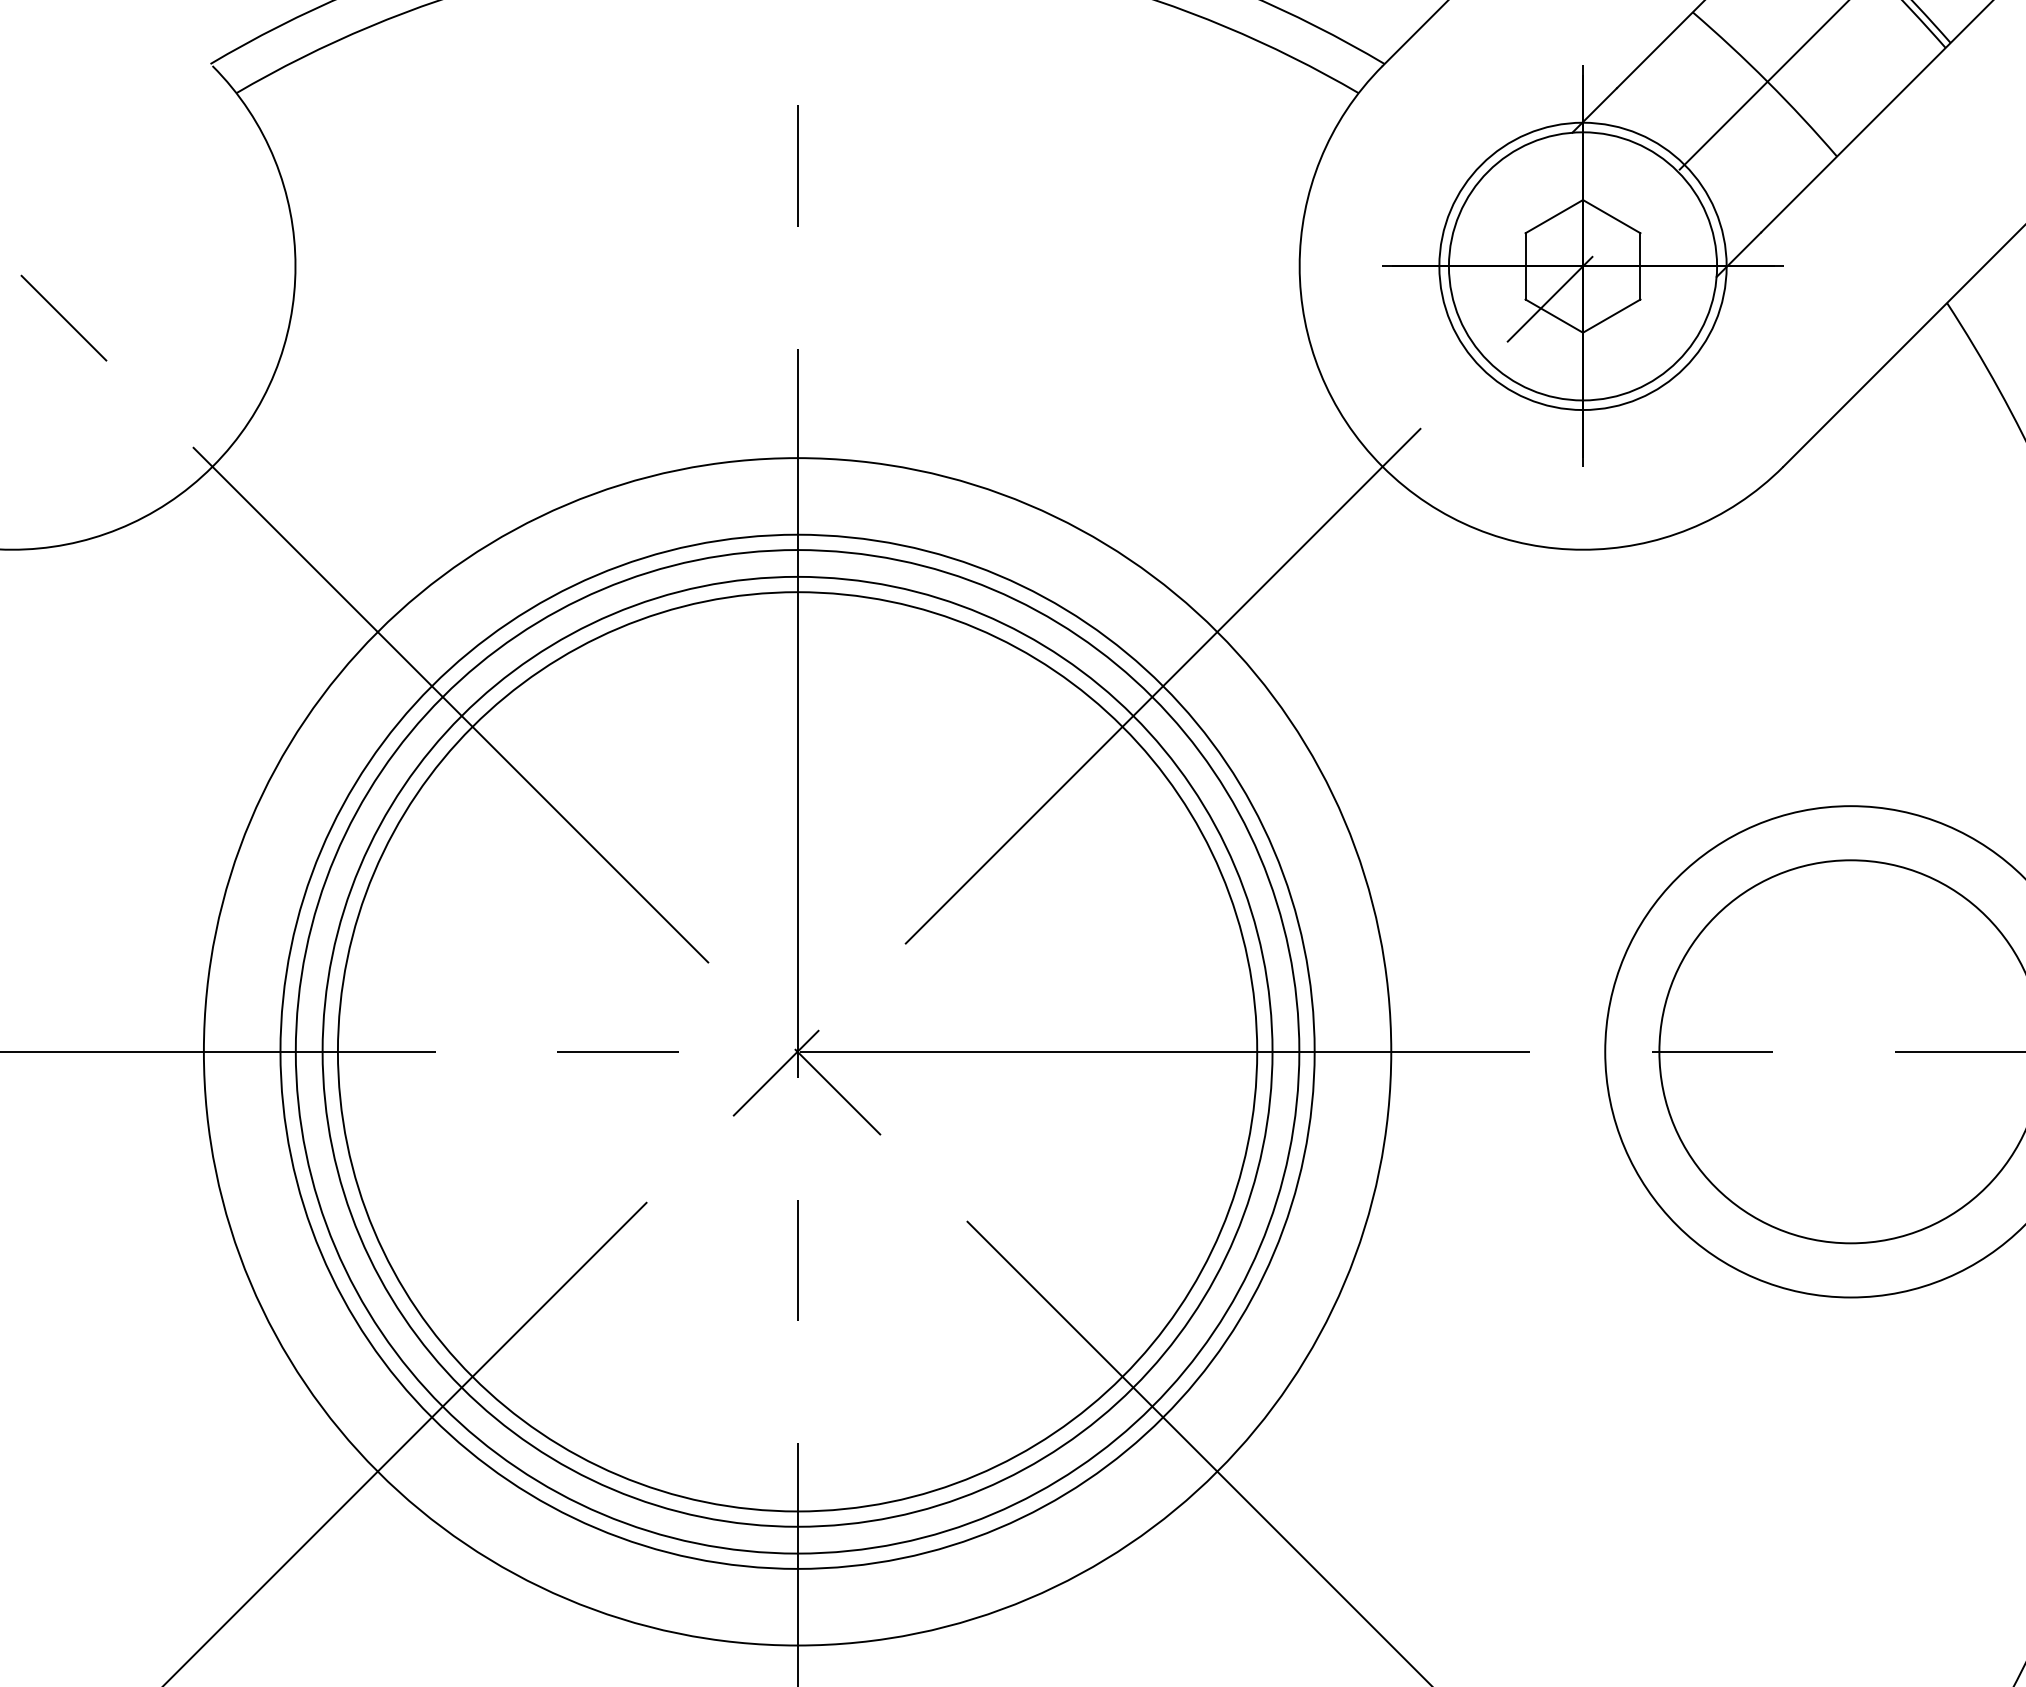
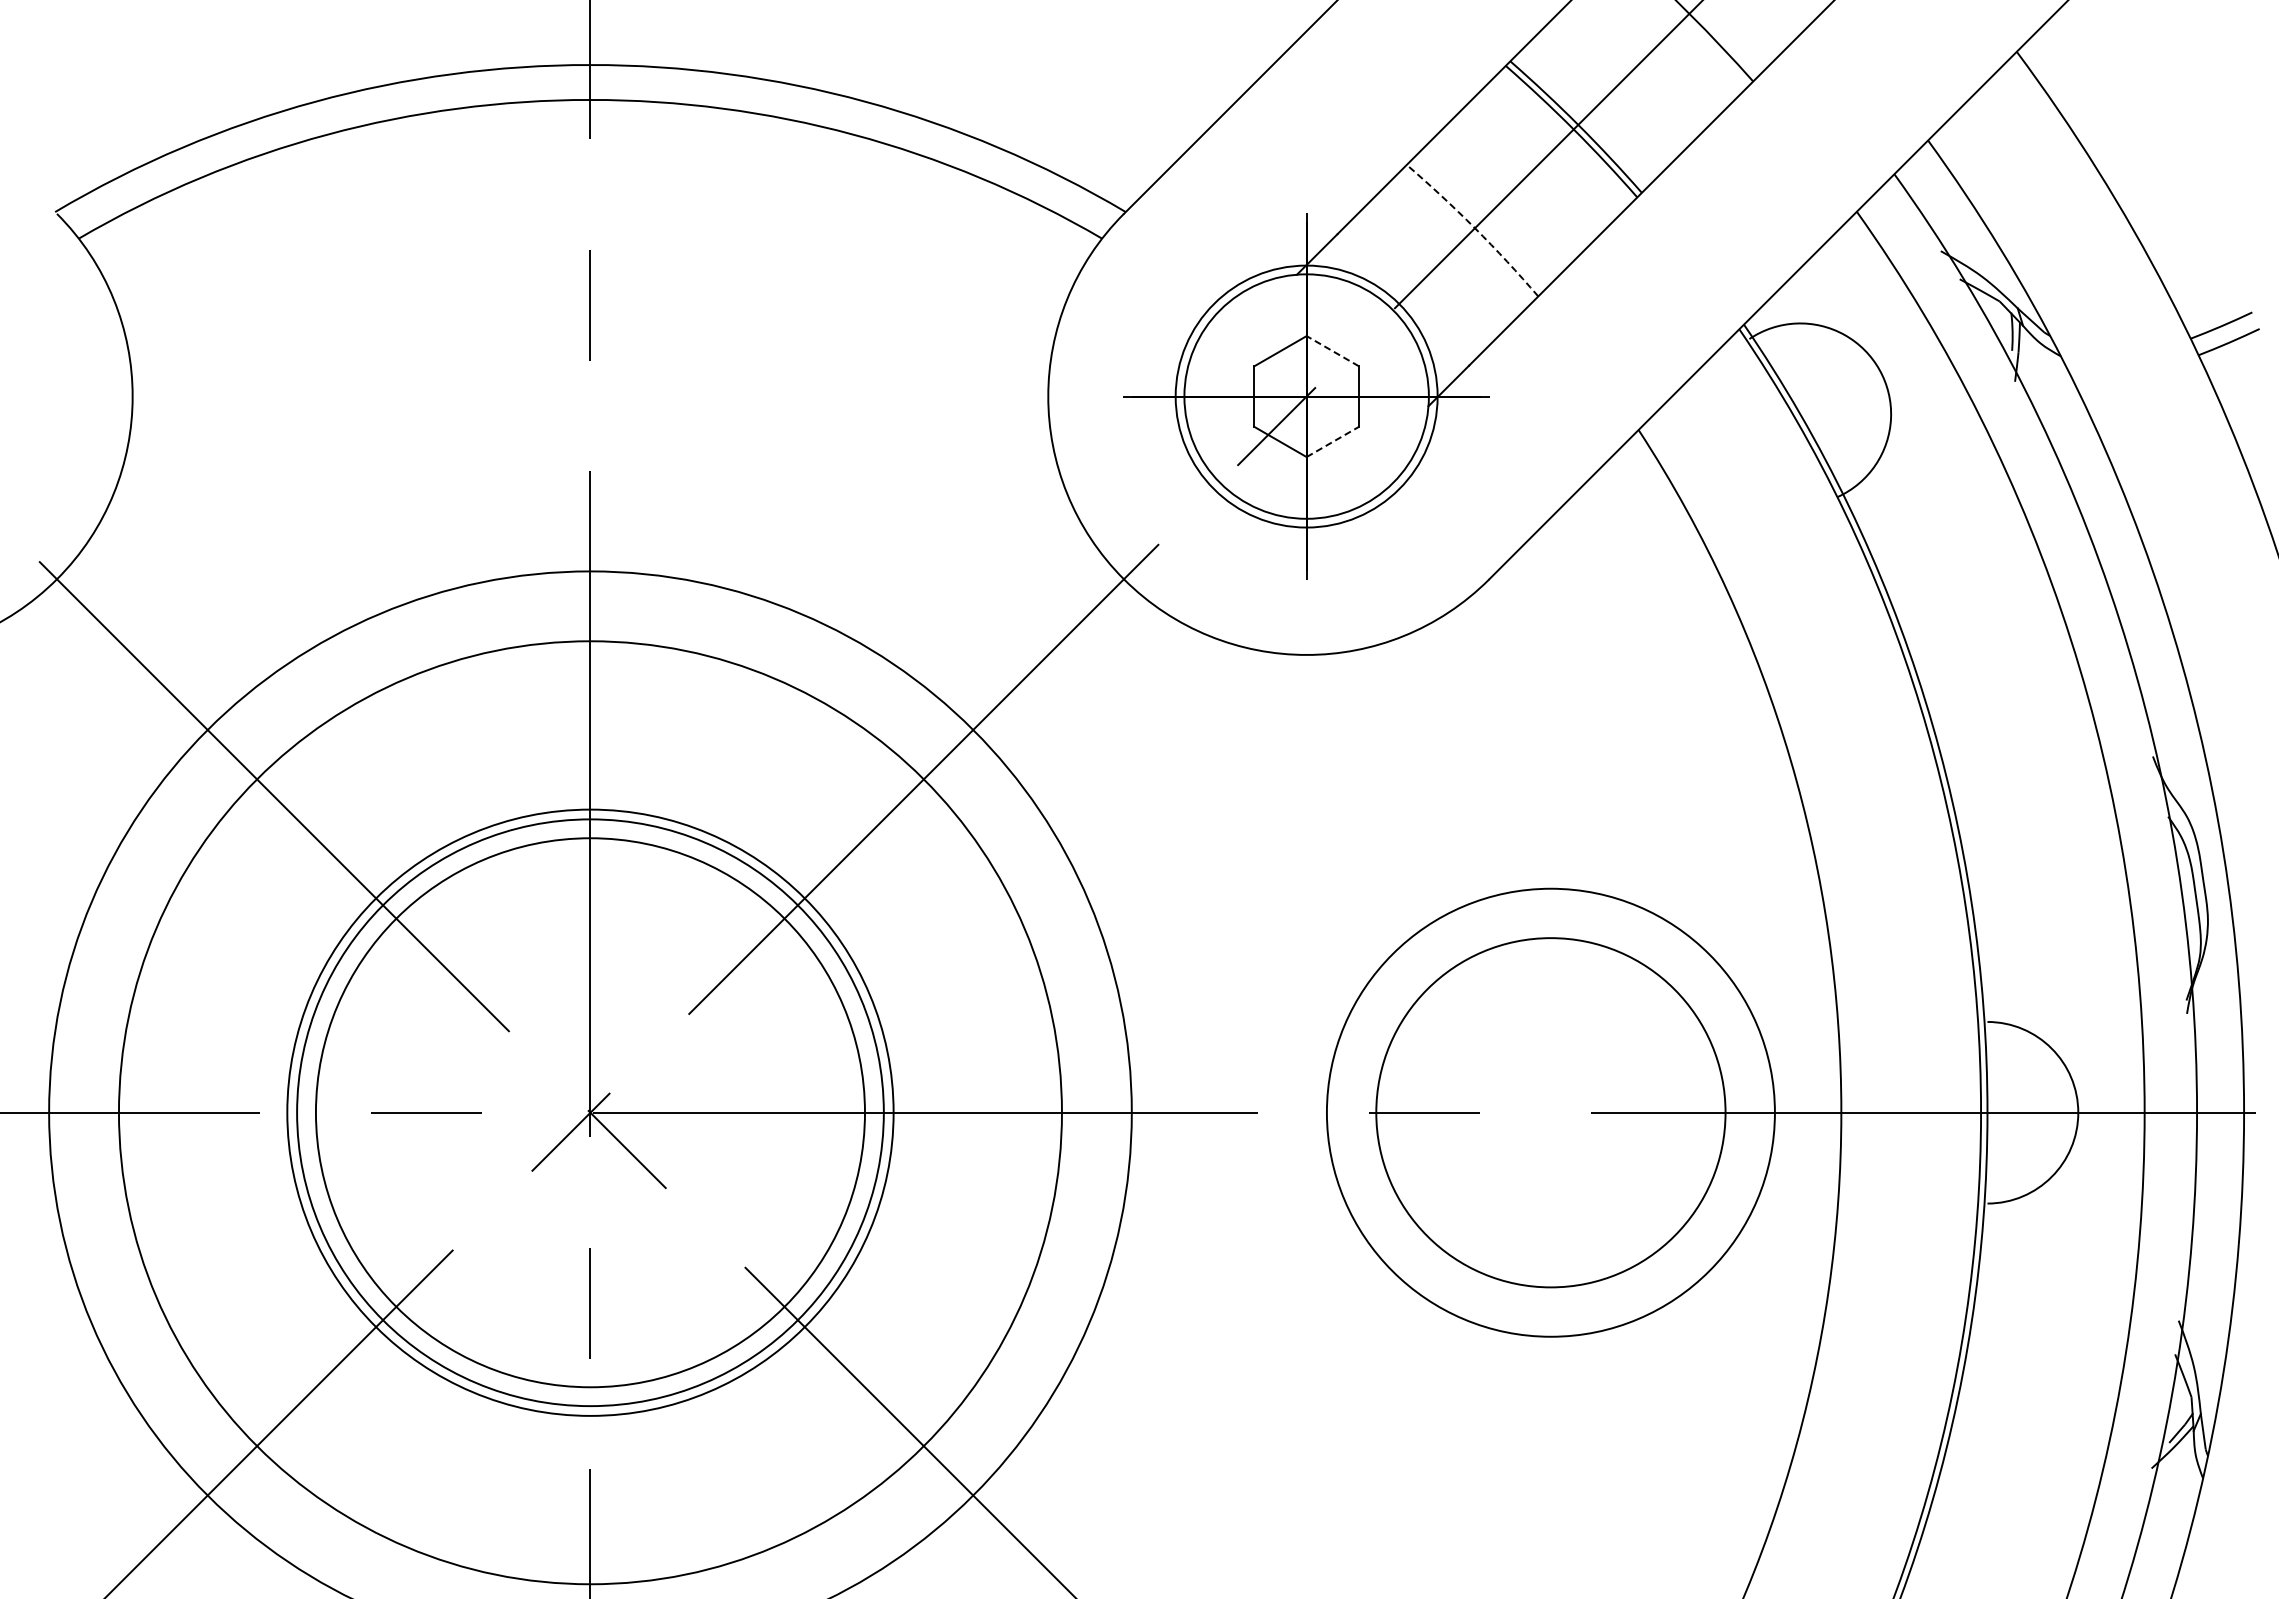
arc: (1767, 82) -> (1474, 228), solid -> dashed
line: (1611, 215) -> (1332, 350), solid -> dashed
line: (1612, 315) -> (1333, 441), solid -> dashed
circle: (797, 1051) -> (590, 1112), size x0.6
circle: (797, 1051) -> (590, 1112), size x0.7
circle: (797, 1051) -> (590, 1112), size x0.7

